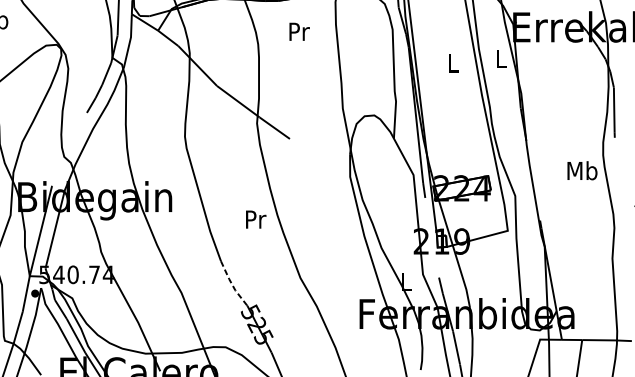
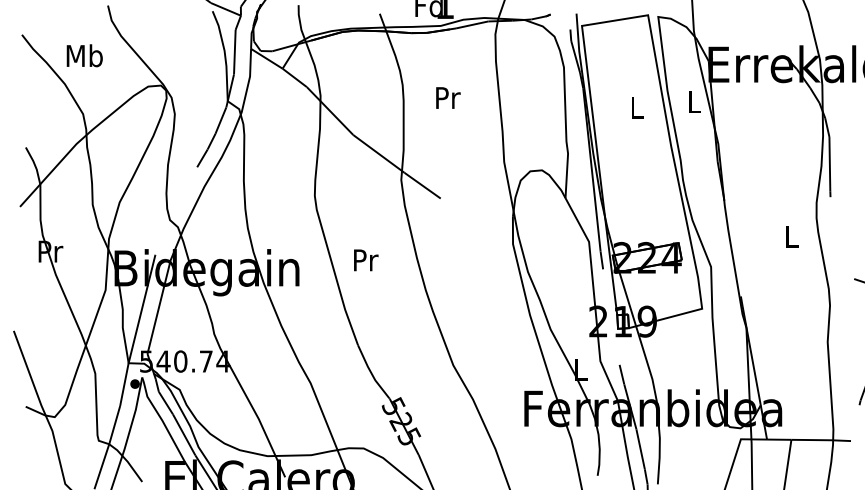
text: (299, 31) -> (448, 97), moved
text: (582, 170) -> (791, 236), Mb -> L
text: (256, 219) -> (366, 260), moved
line: (232, 284) -> (371, 373), dashed -> solid

